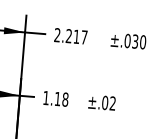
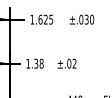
text: (70, 36) -> (41, 19), 2.217 -> 1.625
text: (58, 98) -> (36, 63), 1.18 -> 1.38

